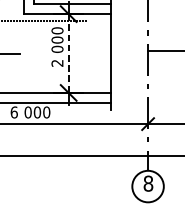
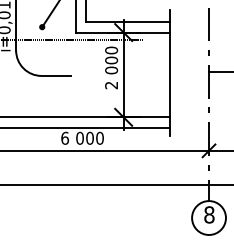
line: (68, 54) -> (123, 75), dashed -> solid

